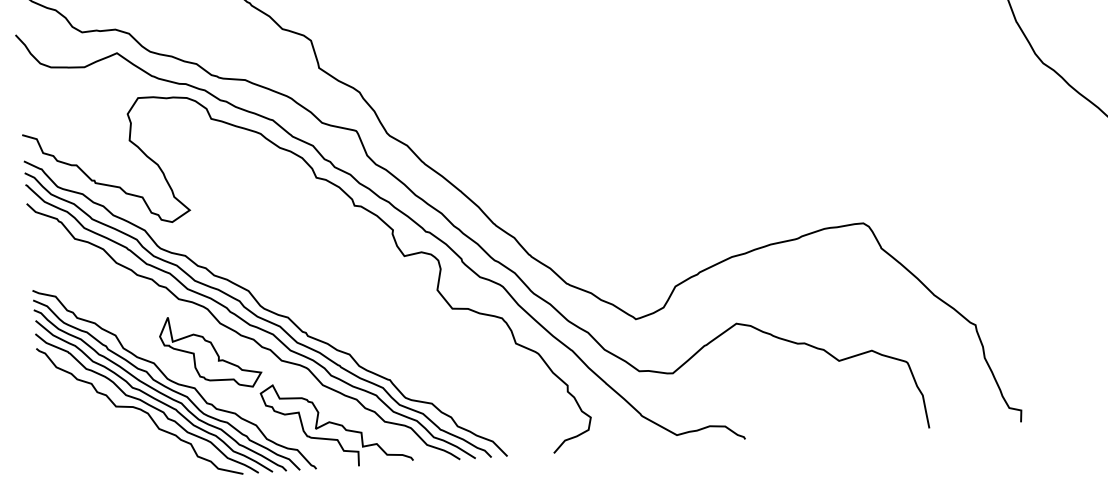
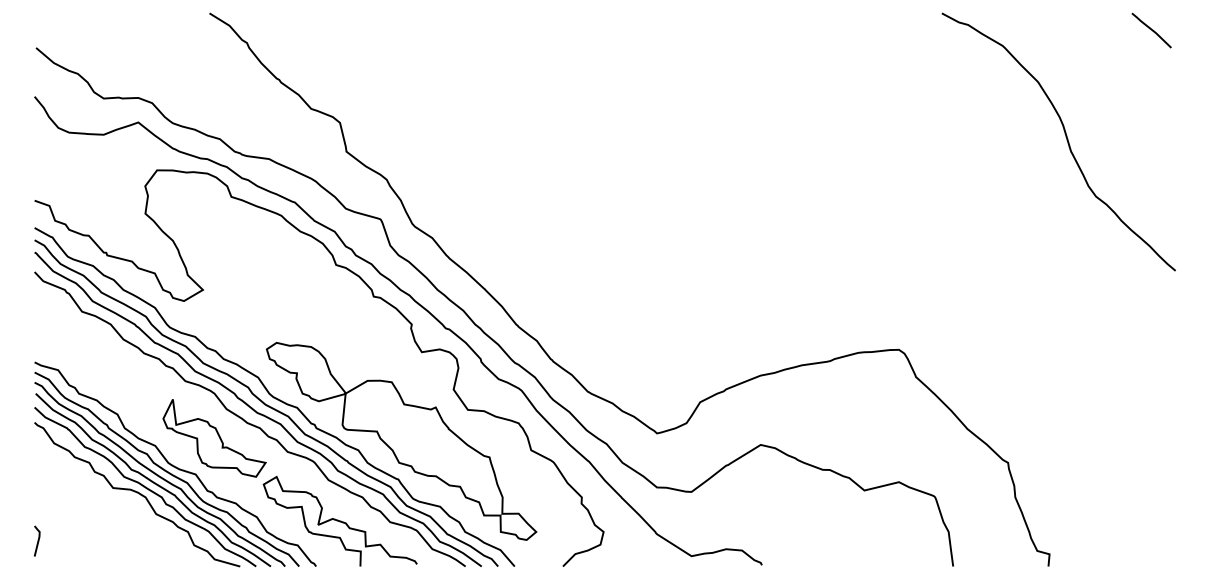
part: (390, 343) -> (401, 441), added
line: (46, 461) -> (37, 540), added

